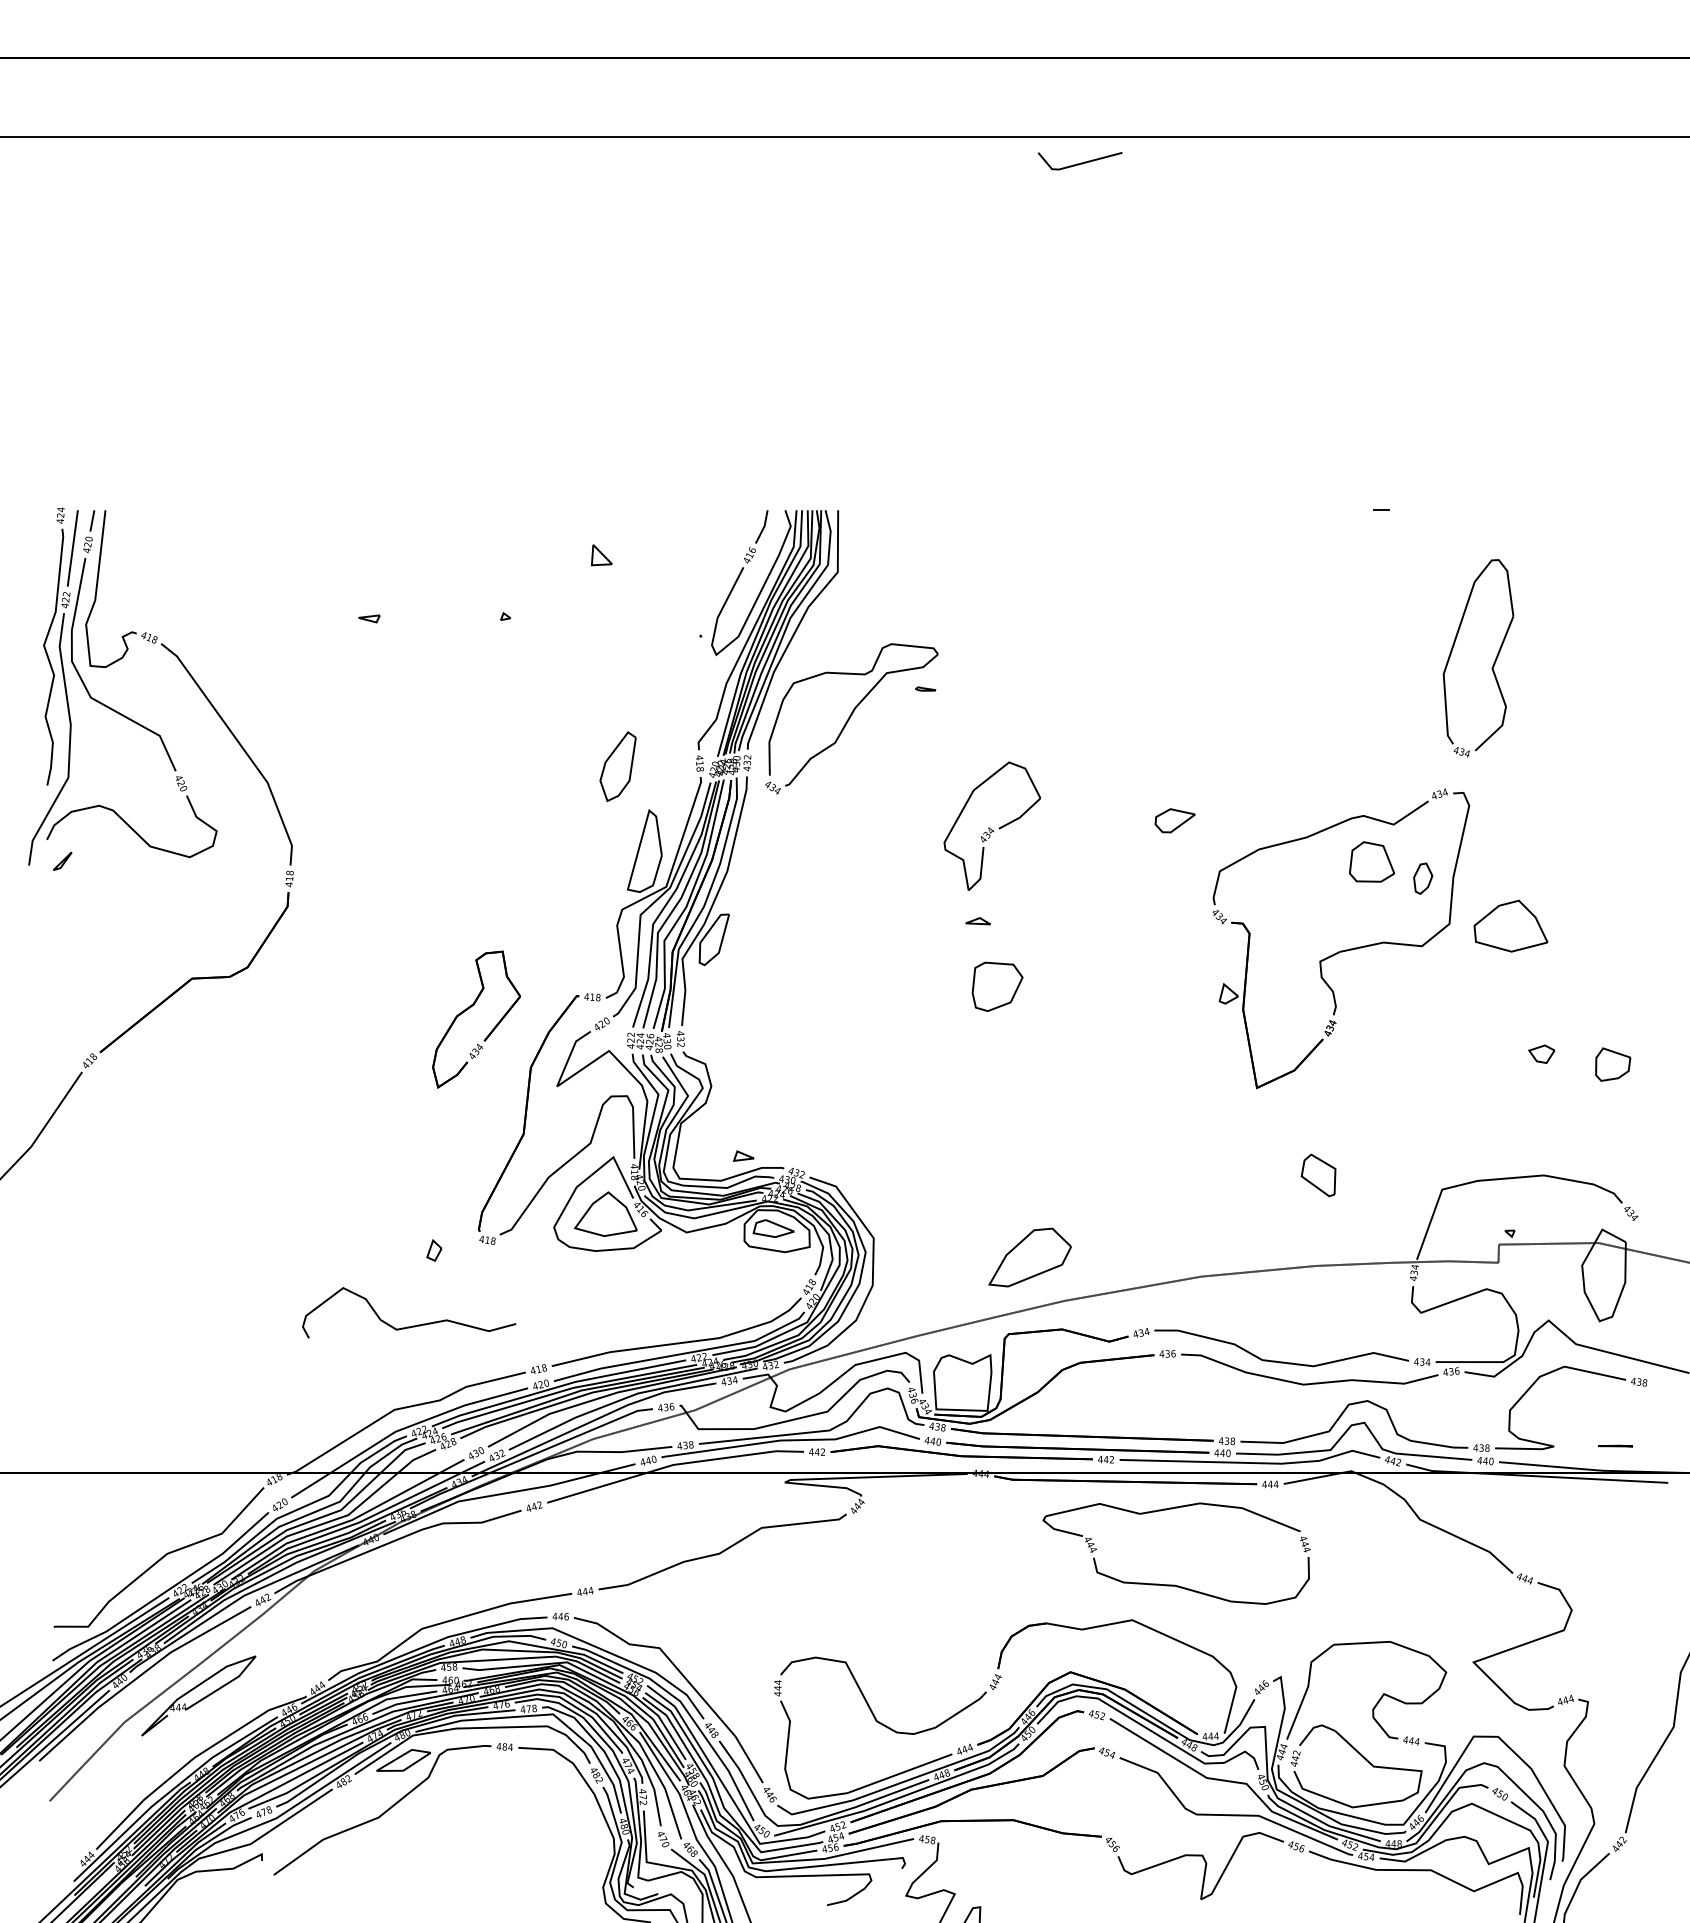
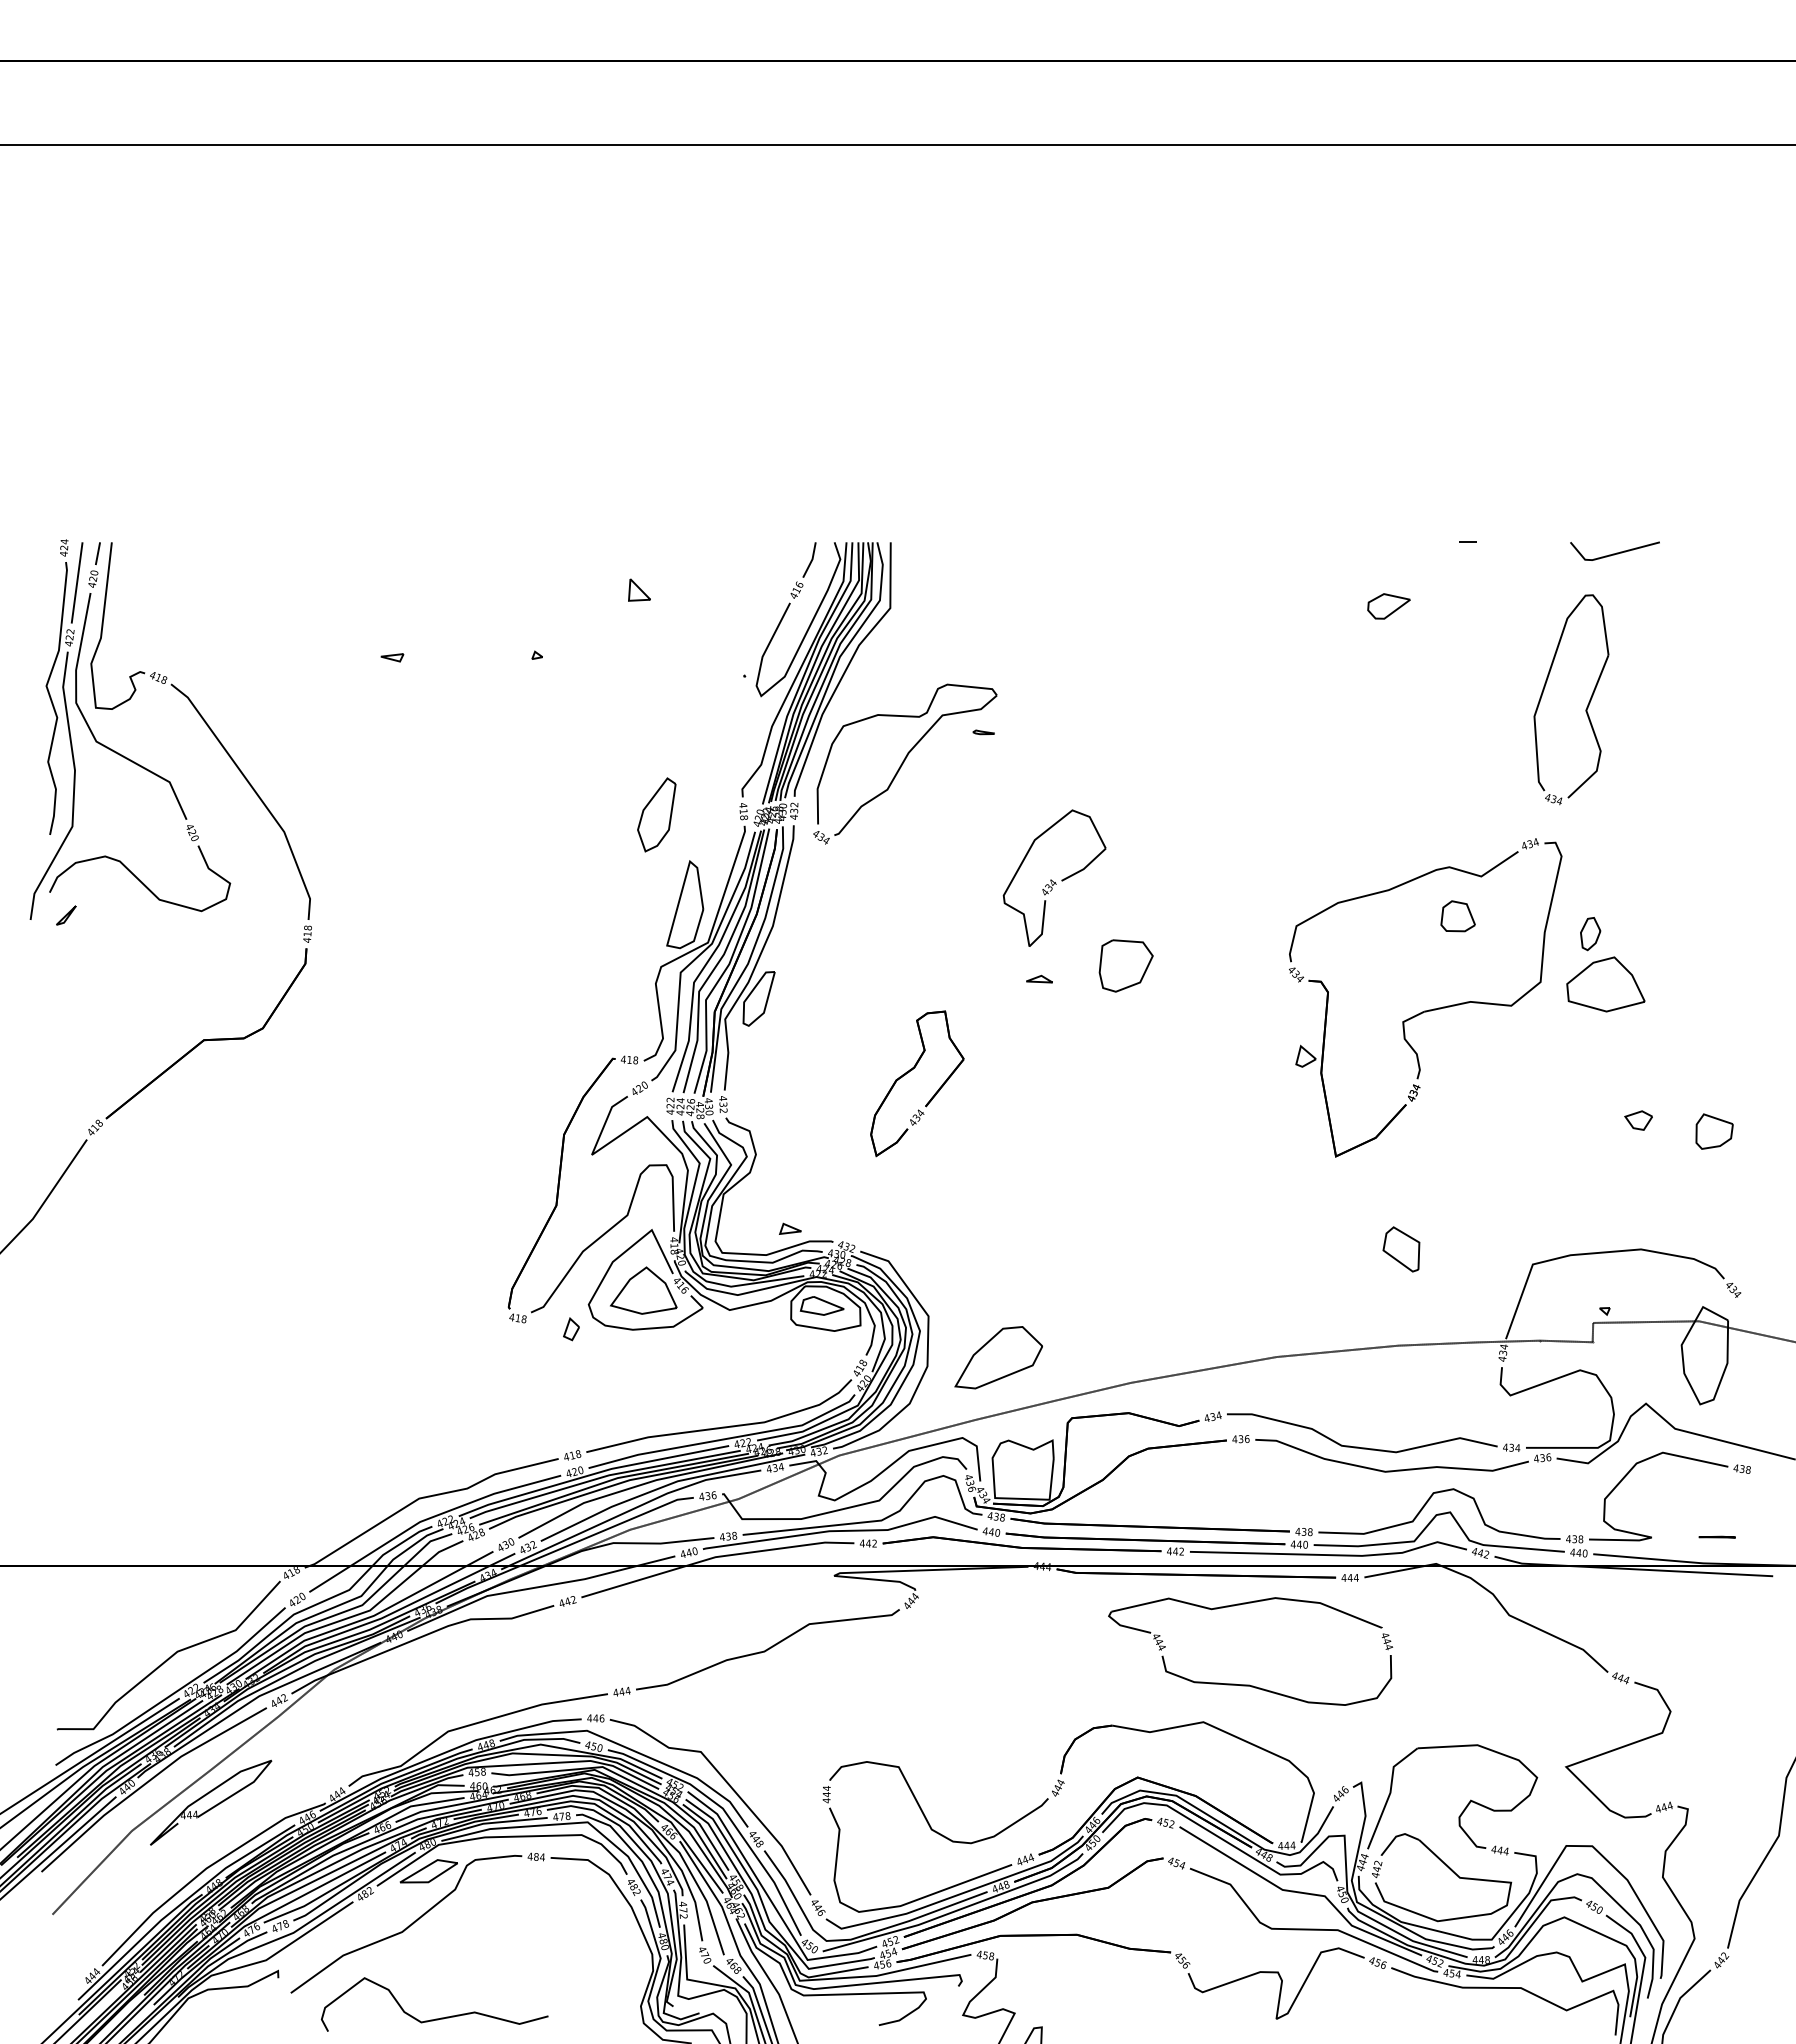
line: (1081, 162) -> (1616, 552), moved
part: (1174, 820) -> (1388, 606), moved
part: (1371, 862) -> (1457, 916), size x0.71
part: (1423, 879) -> (1590, 934), moved
part: (996, 986) -> (1125, 965), moved
part: (468, 1009) -> (908, 1073), moved
part: (434, 1250) -> (571, 1329), moved
part: (1029, 1257) -> (998, 1357), moved
curve: (409, 1326) -> (435, 2018), moved

